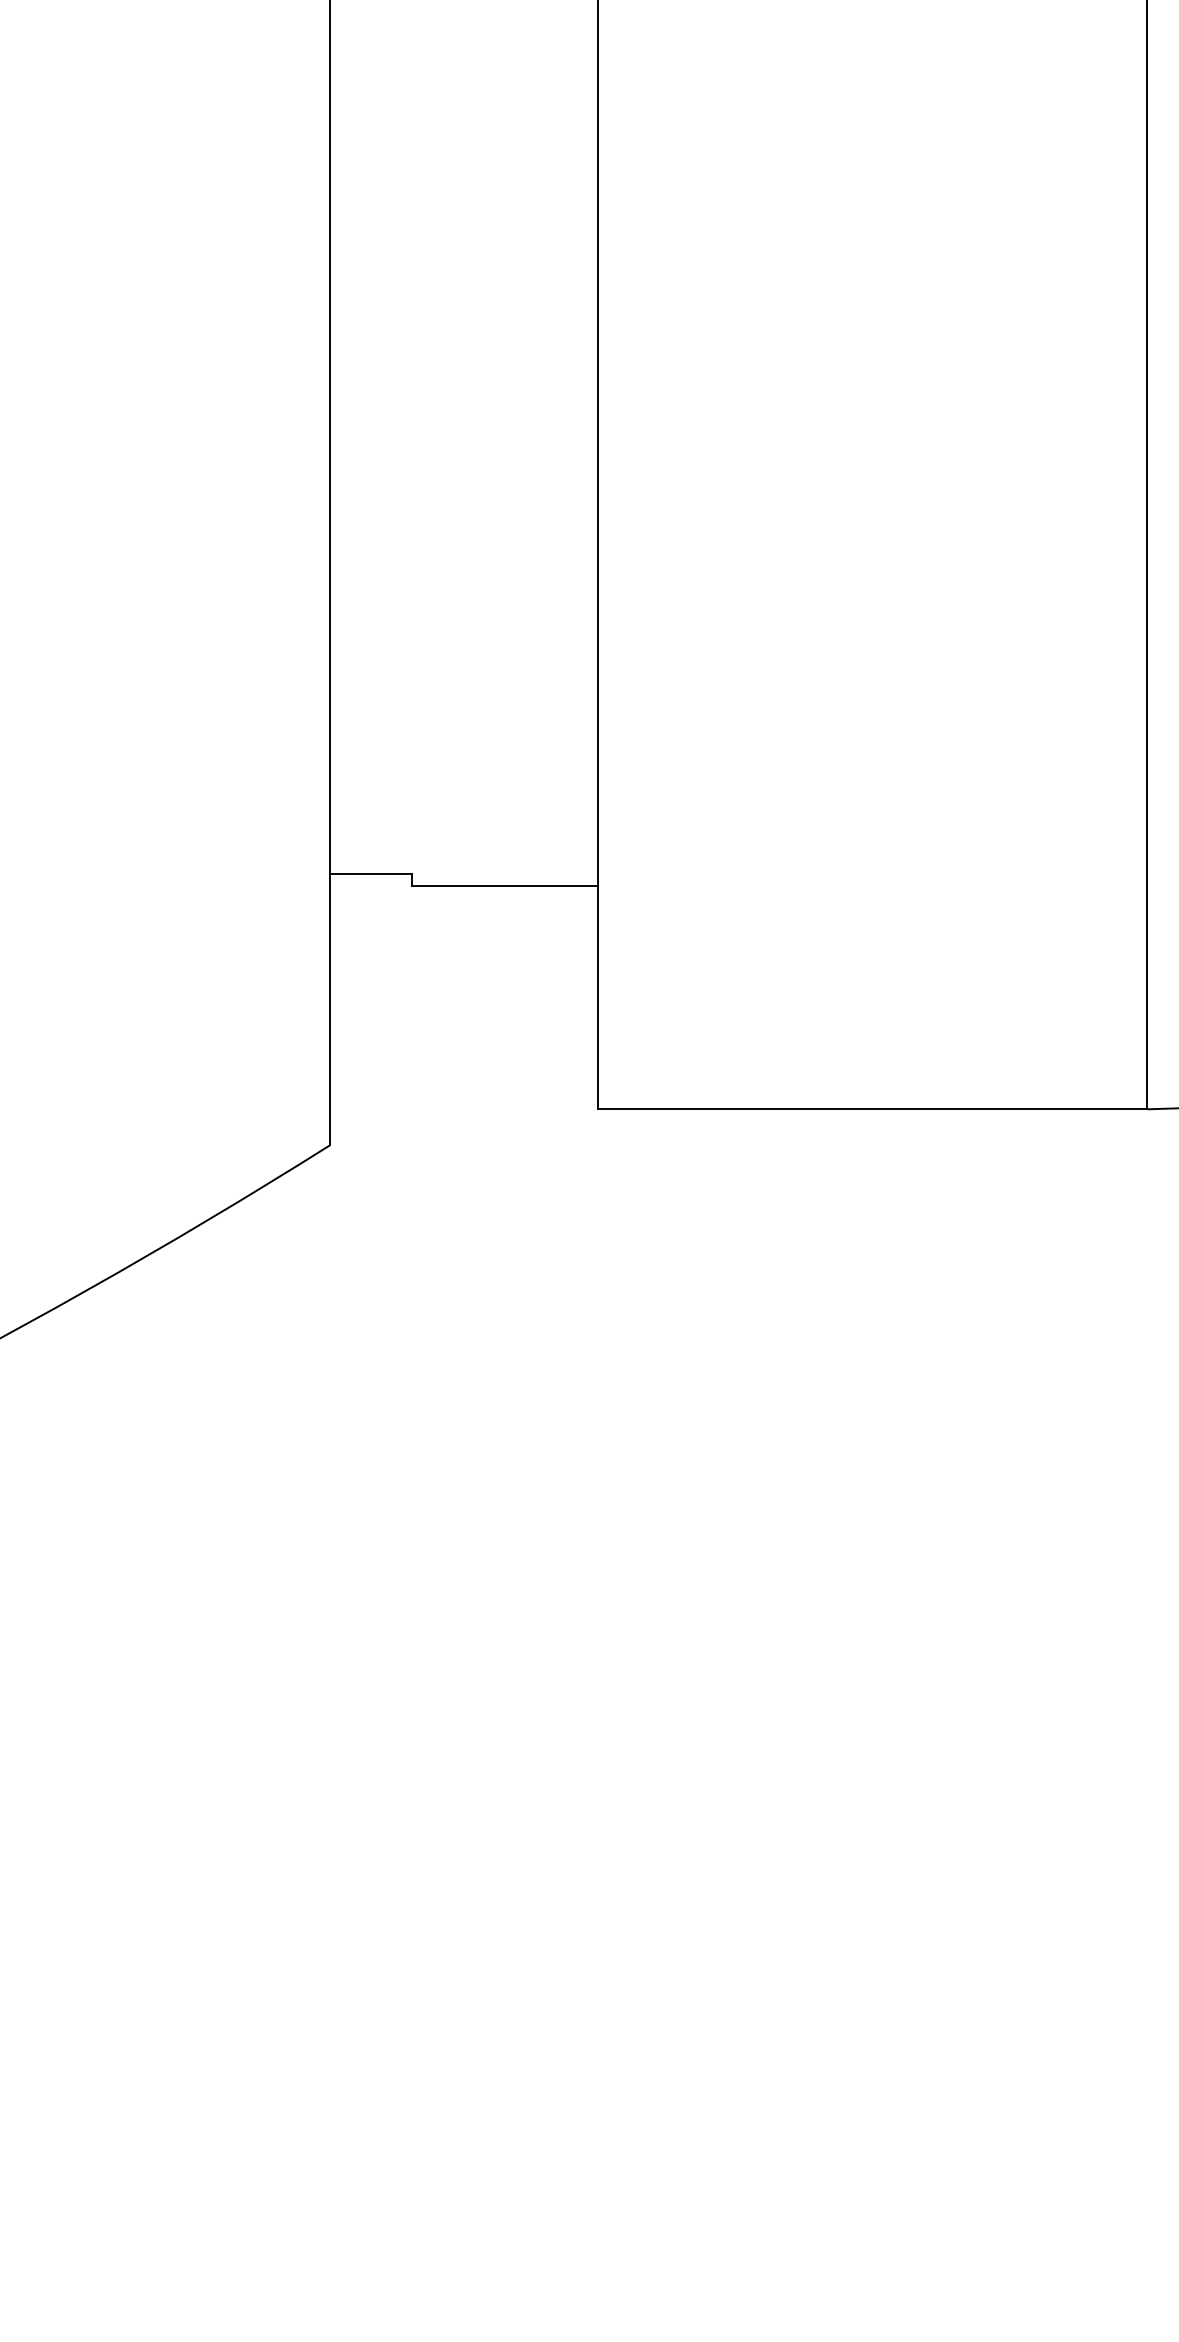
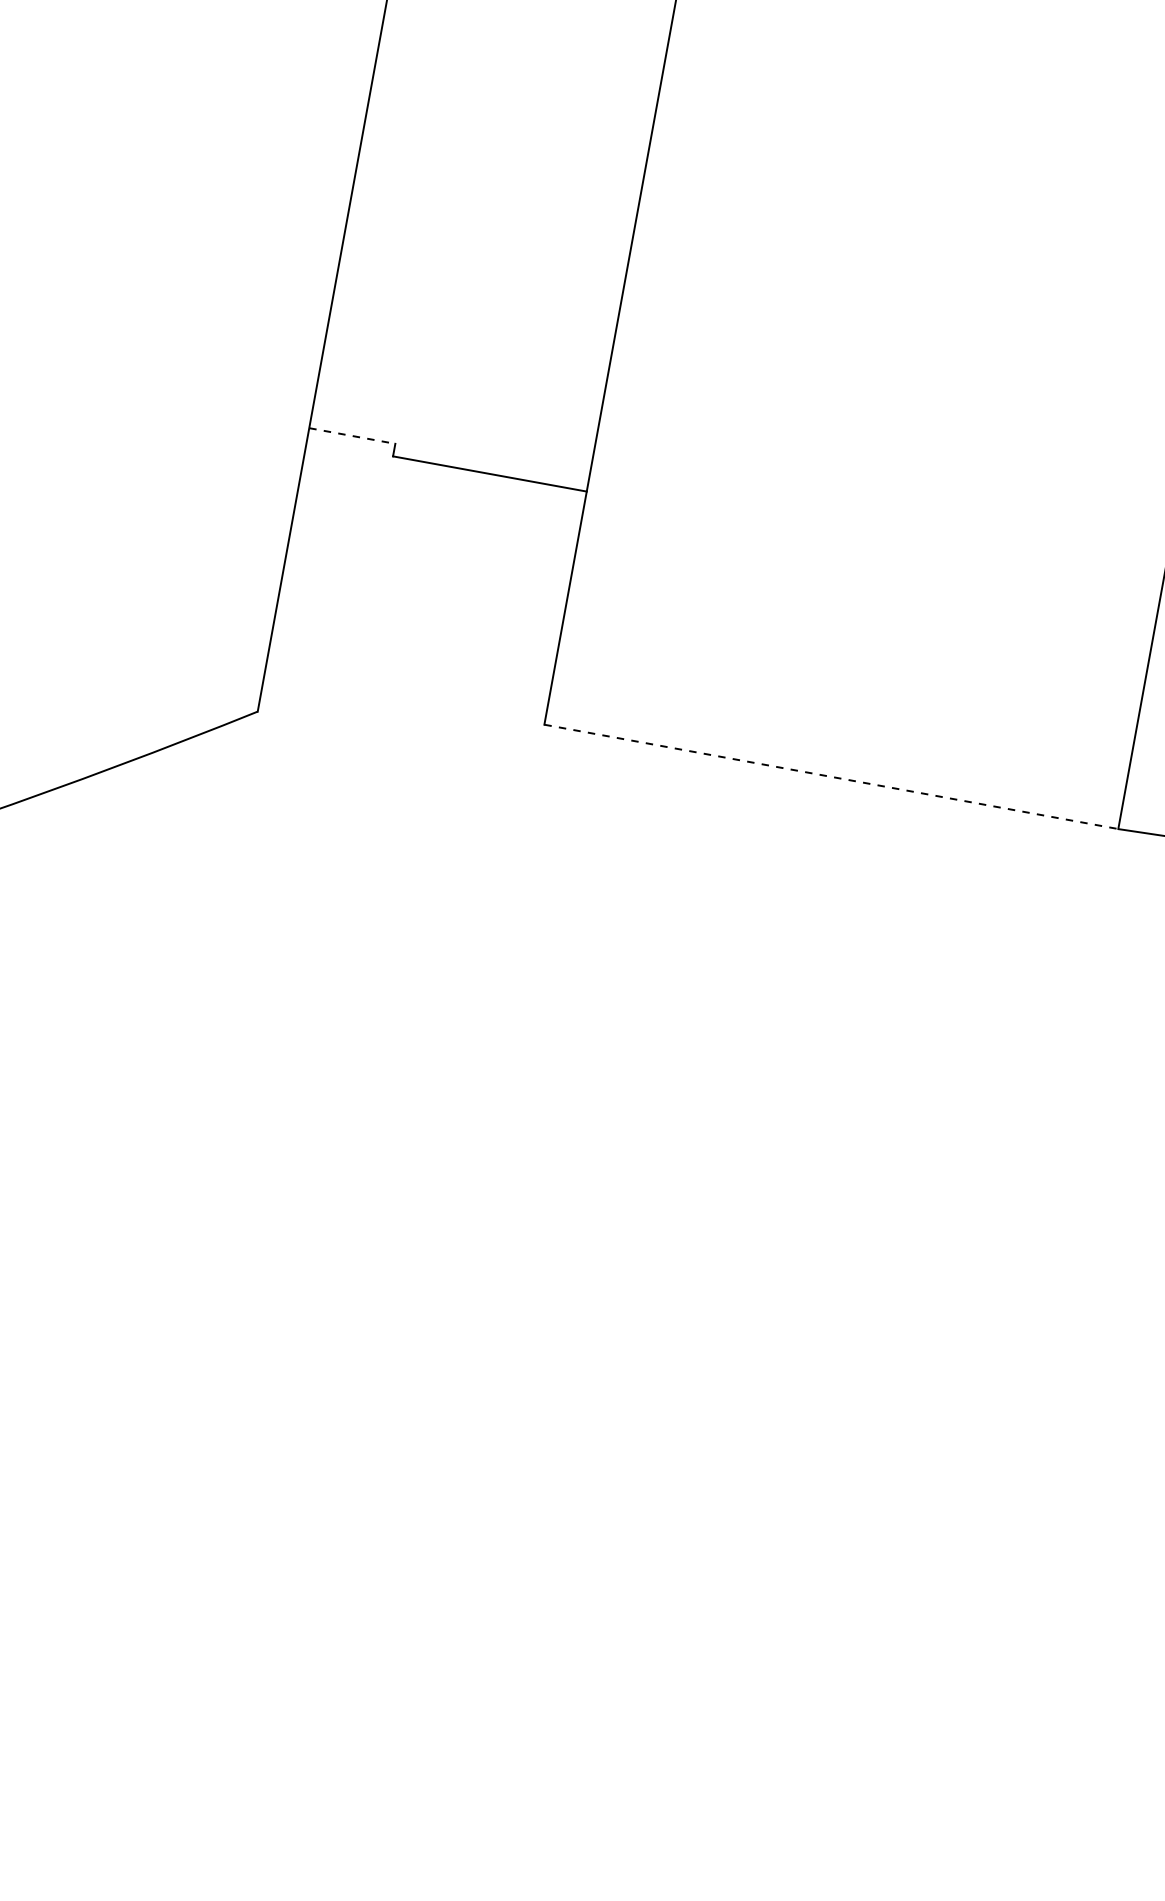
line: (371, 873) -> (352, 435), solid -> dashed
line: (872, 1109) -> (831, 777), solid -> dashed

